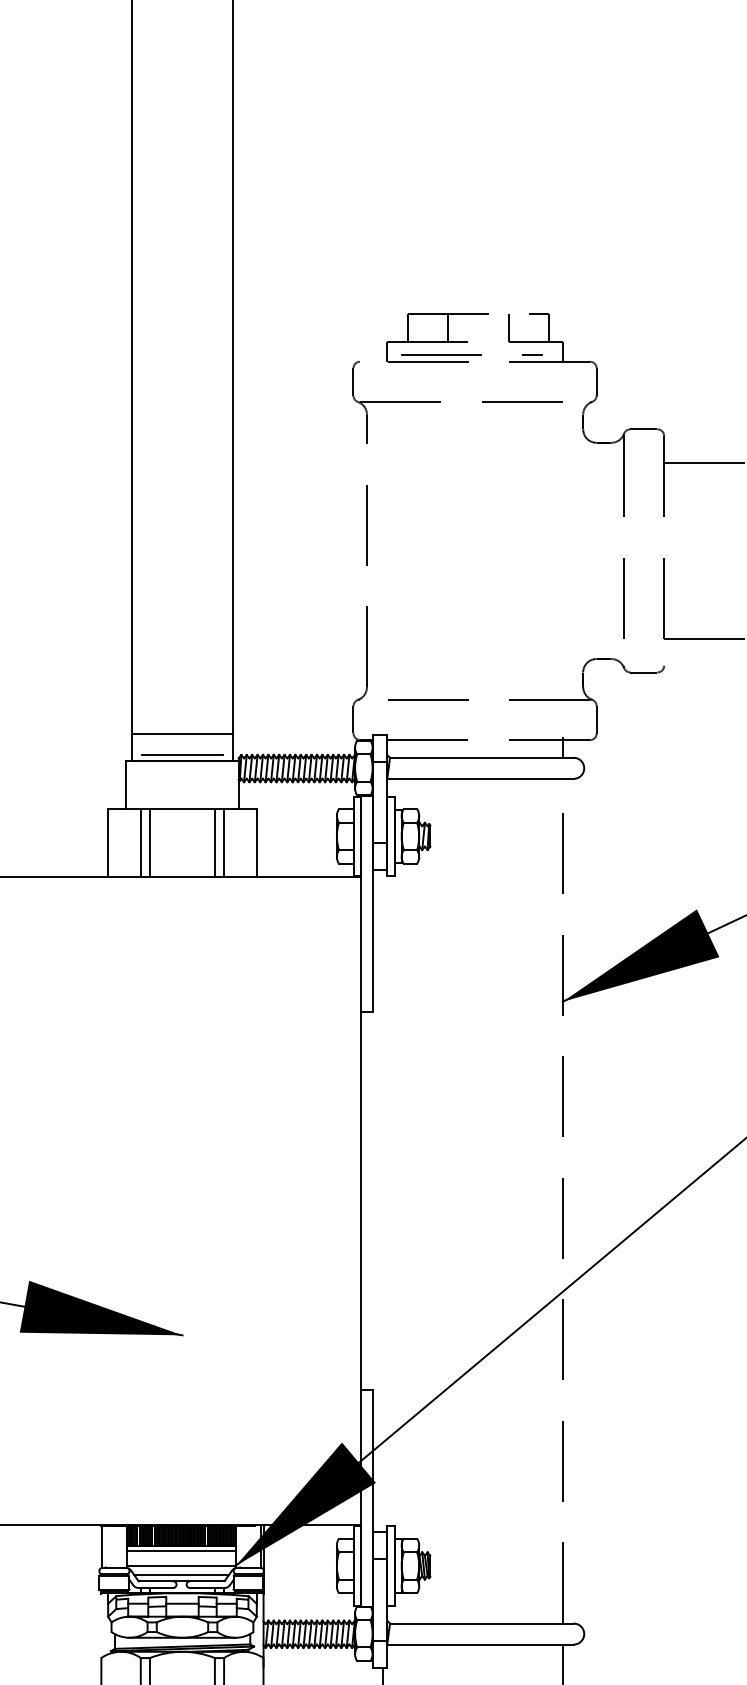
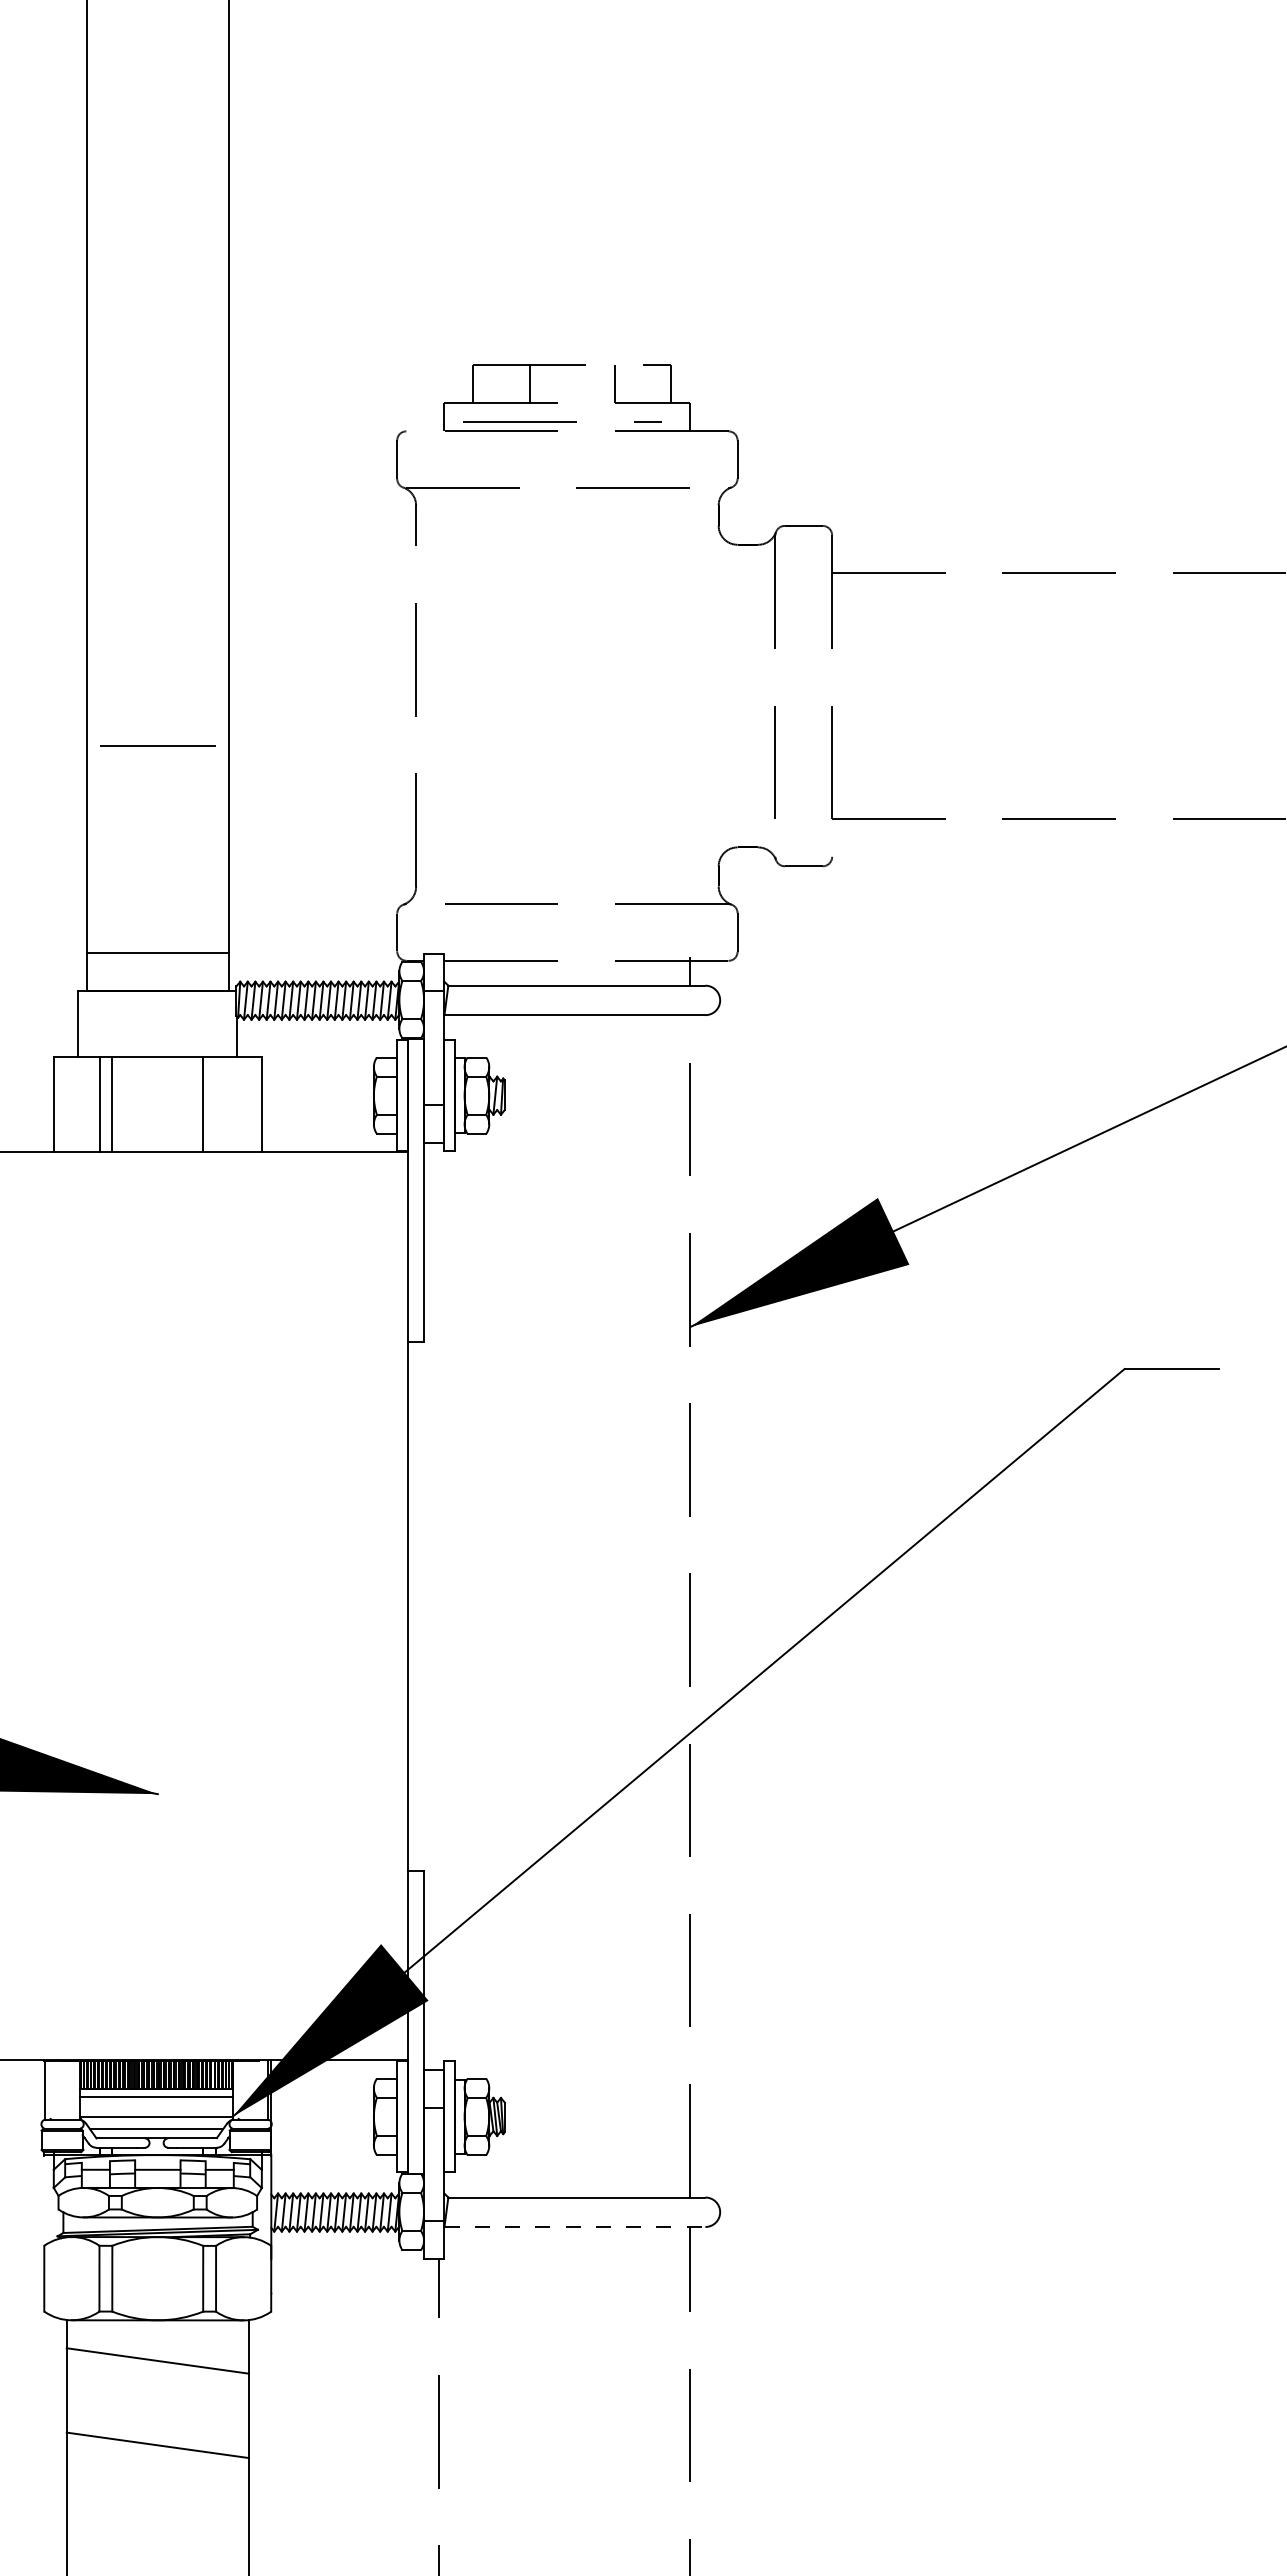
line: (182, 754) -> (157, 745), moved
line: (224, 842) -> (216, 1104), removed
line: (480, 1644) -> (575, 2226), solid -> dashed

